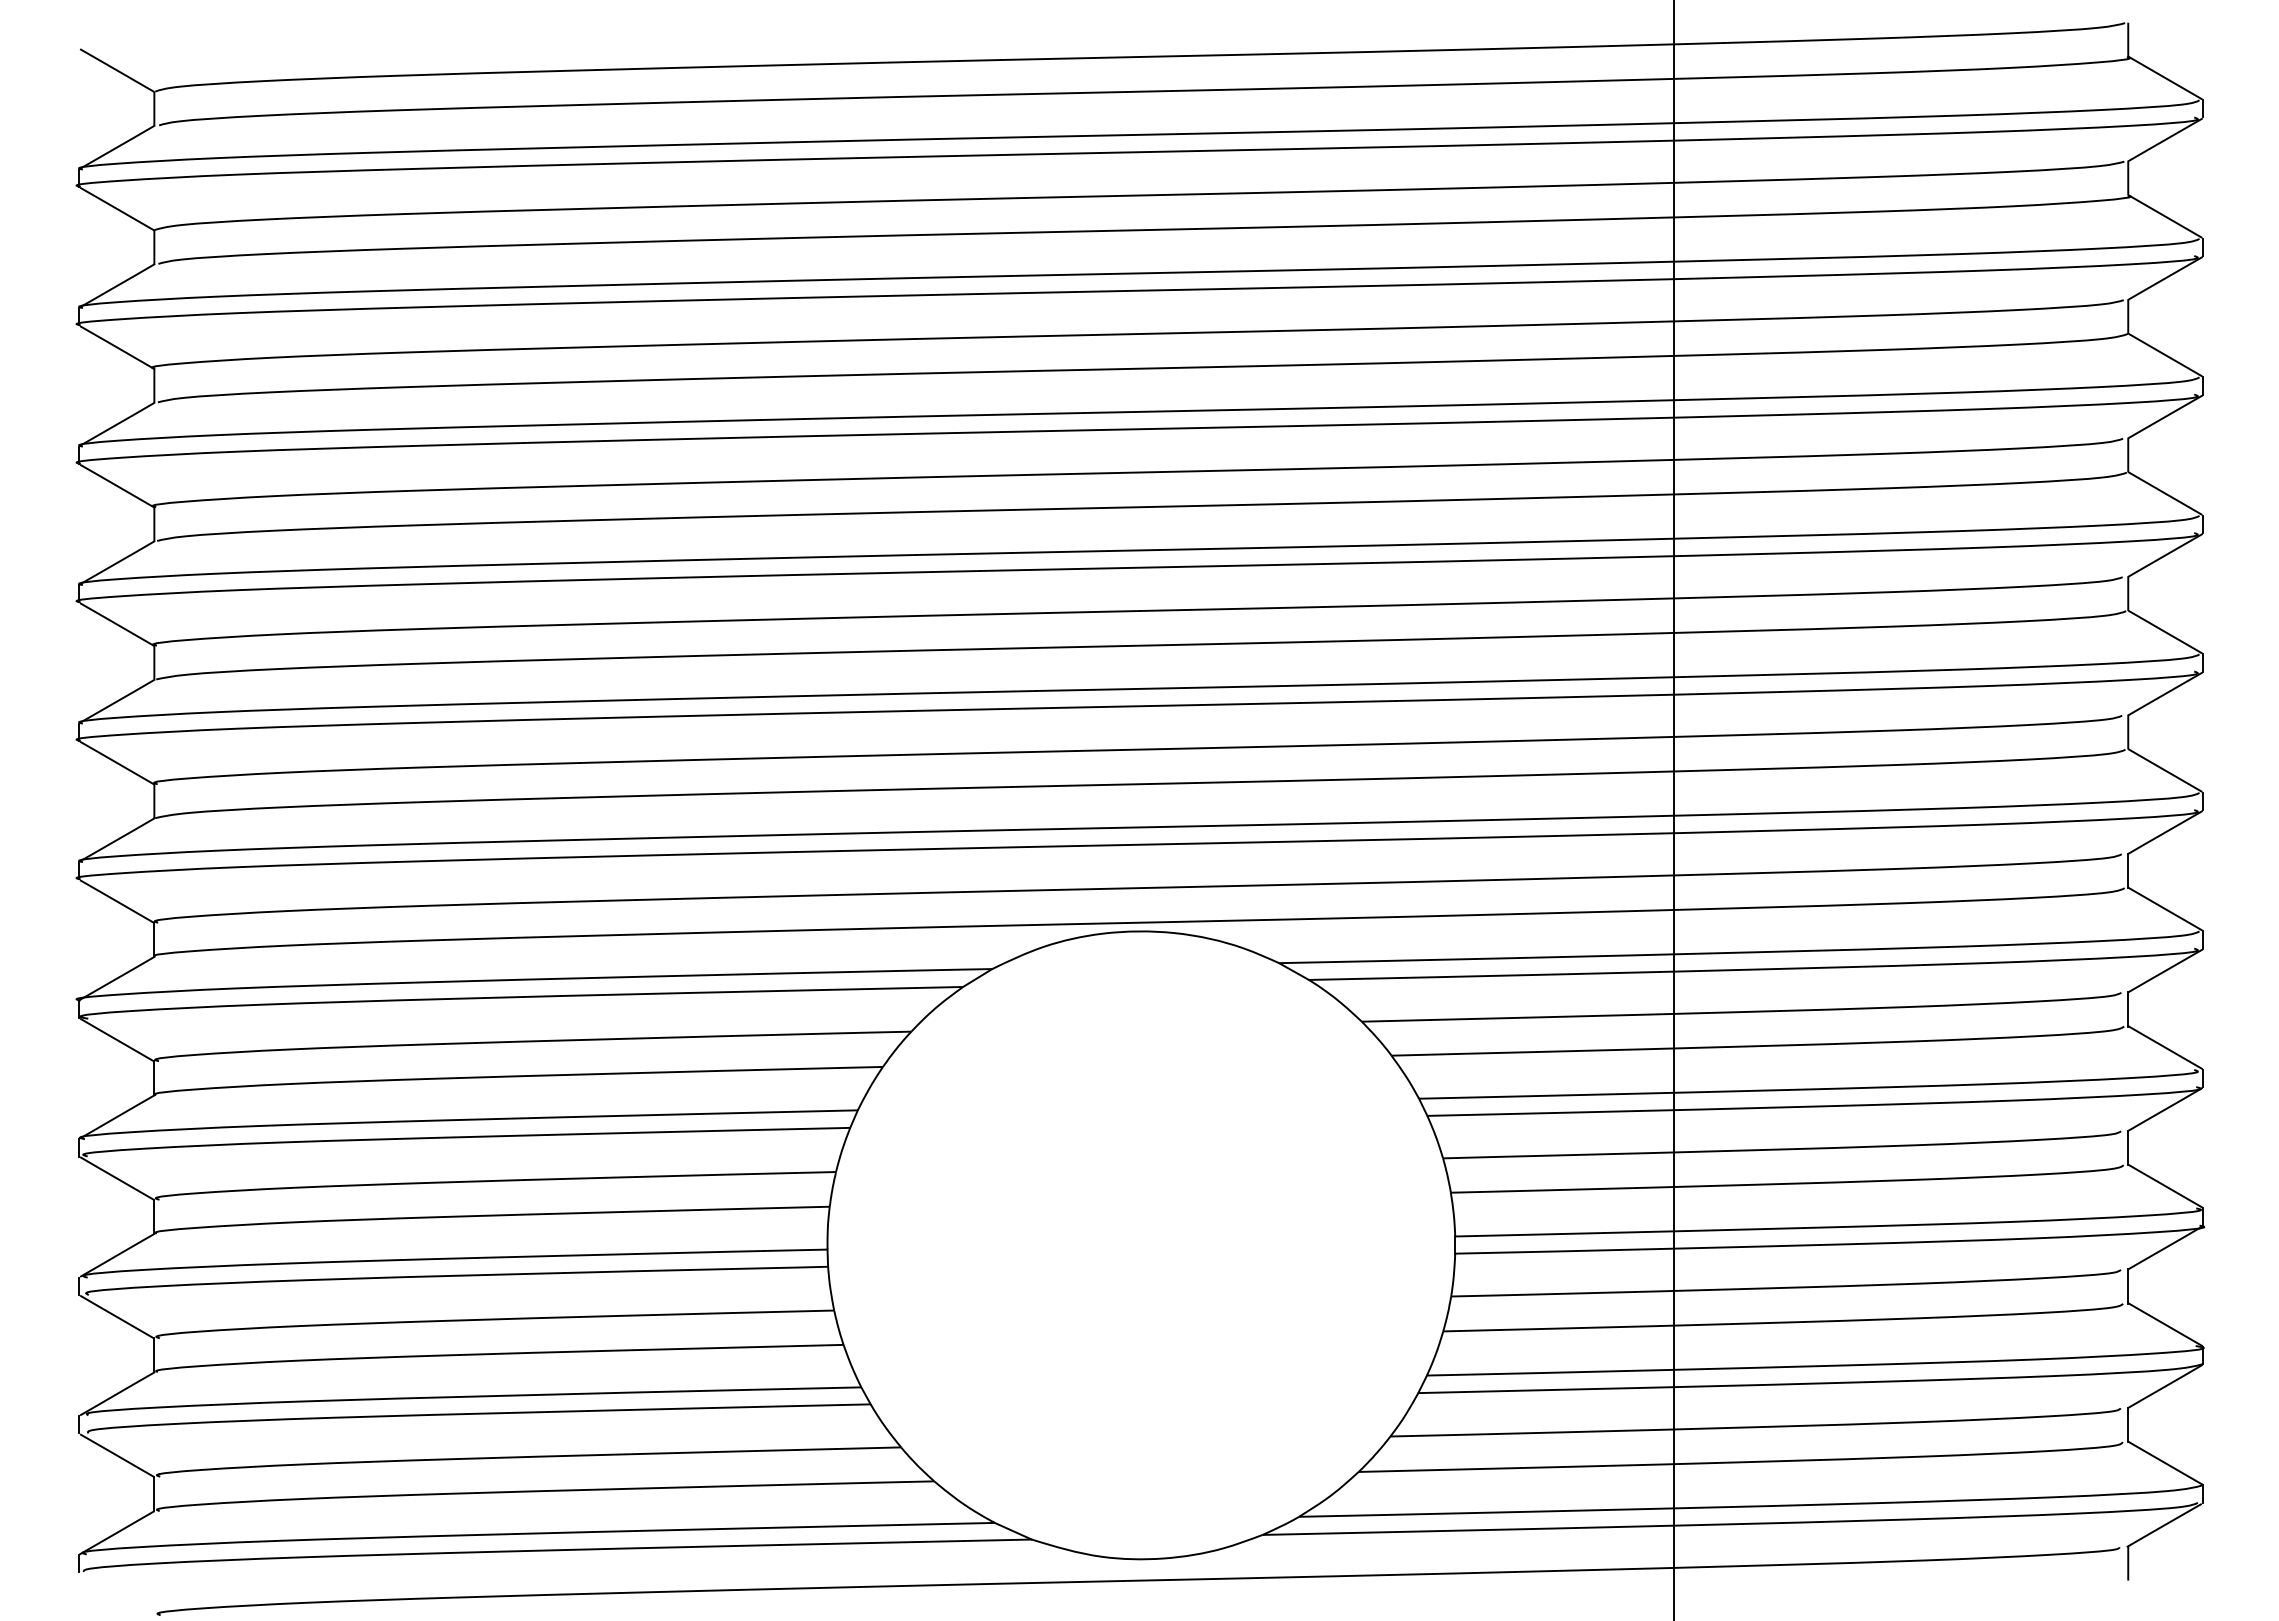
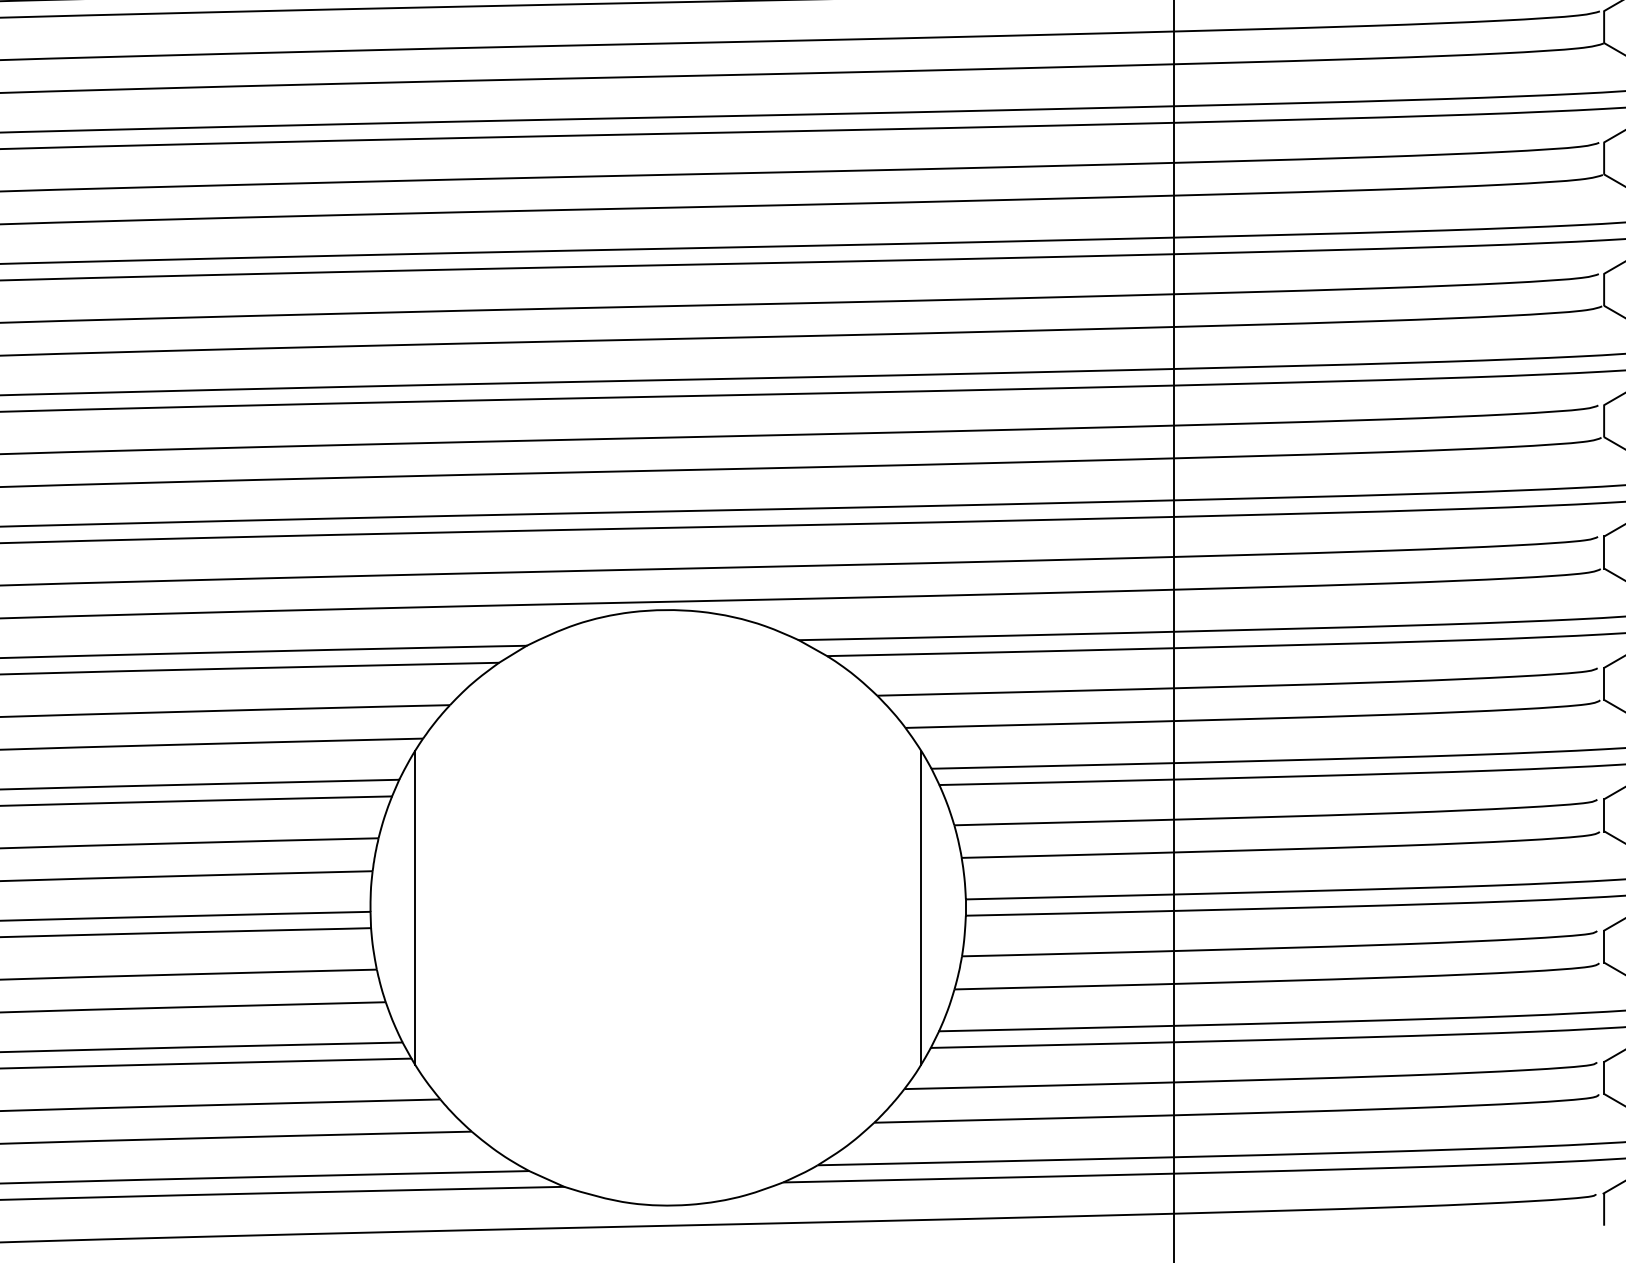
line: (874, 1245) -> (415, 907), added
line: (1407, 1245) -> (920, 907), added

